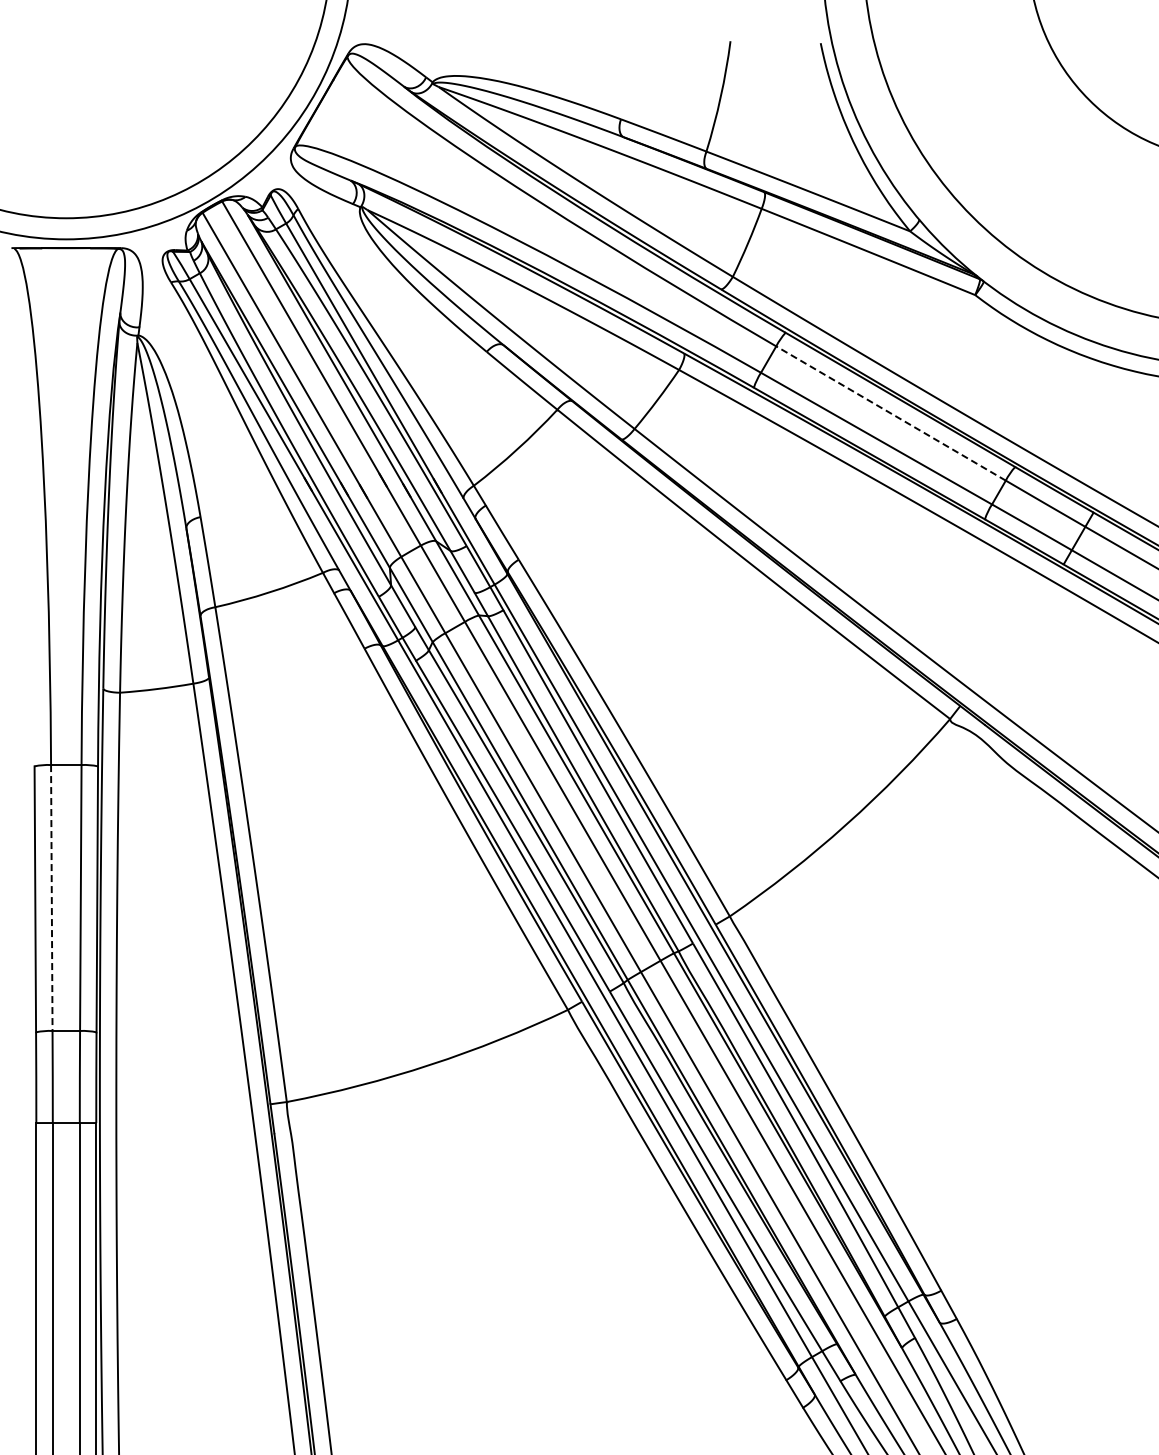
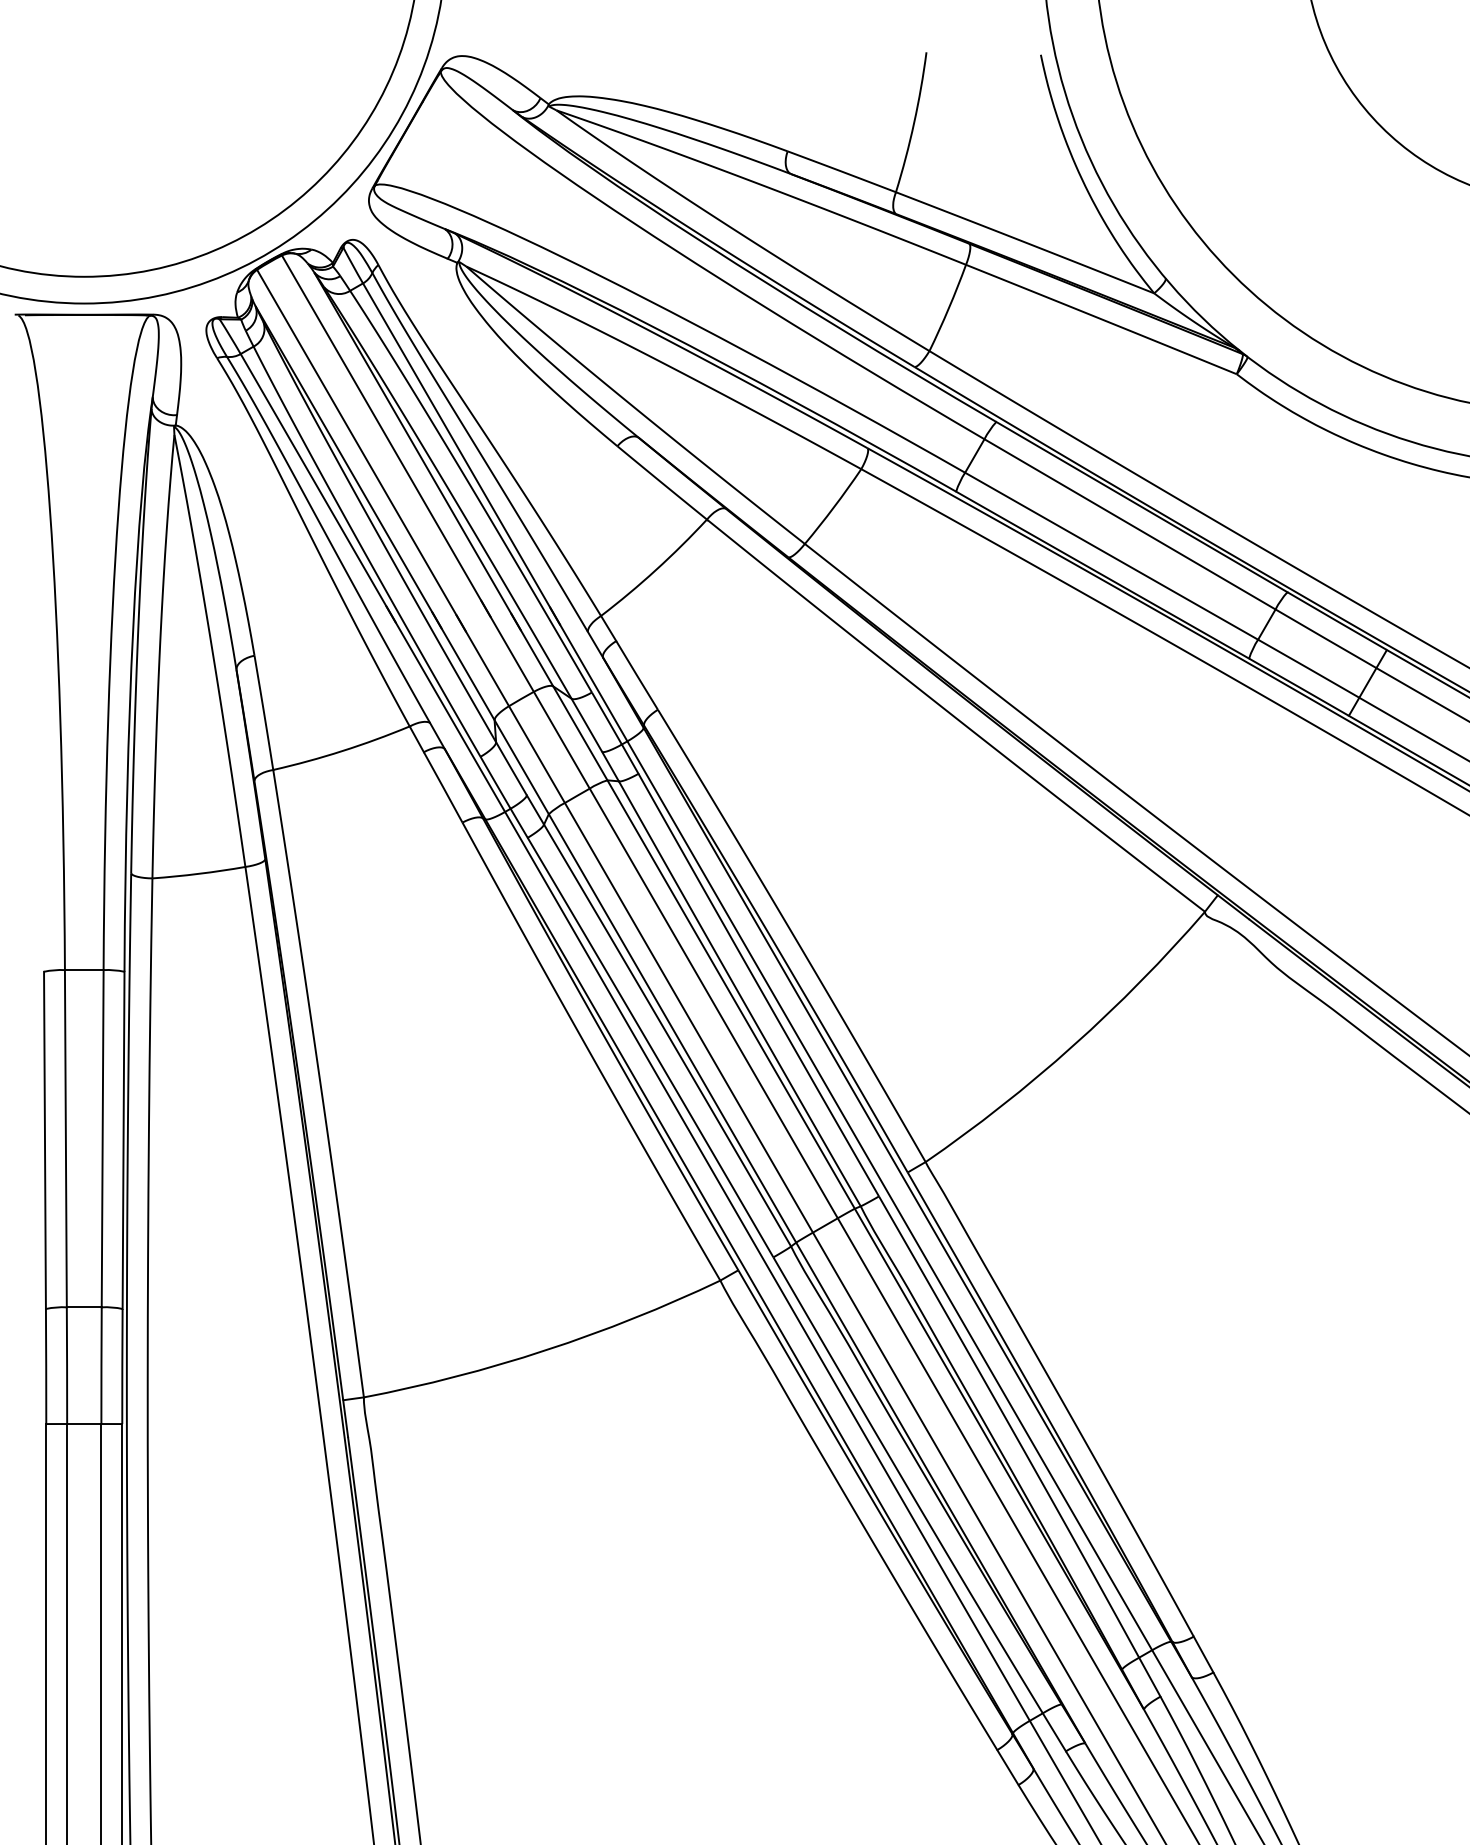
line: (891, 413) -> (1130, 524), dashed -> solid
line: (51, 898) -> (65, 1139), dashed -> solid

